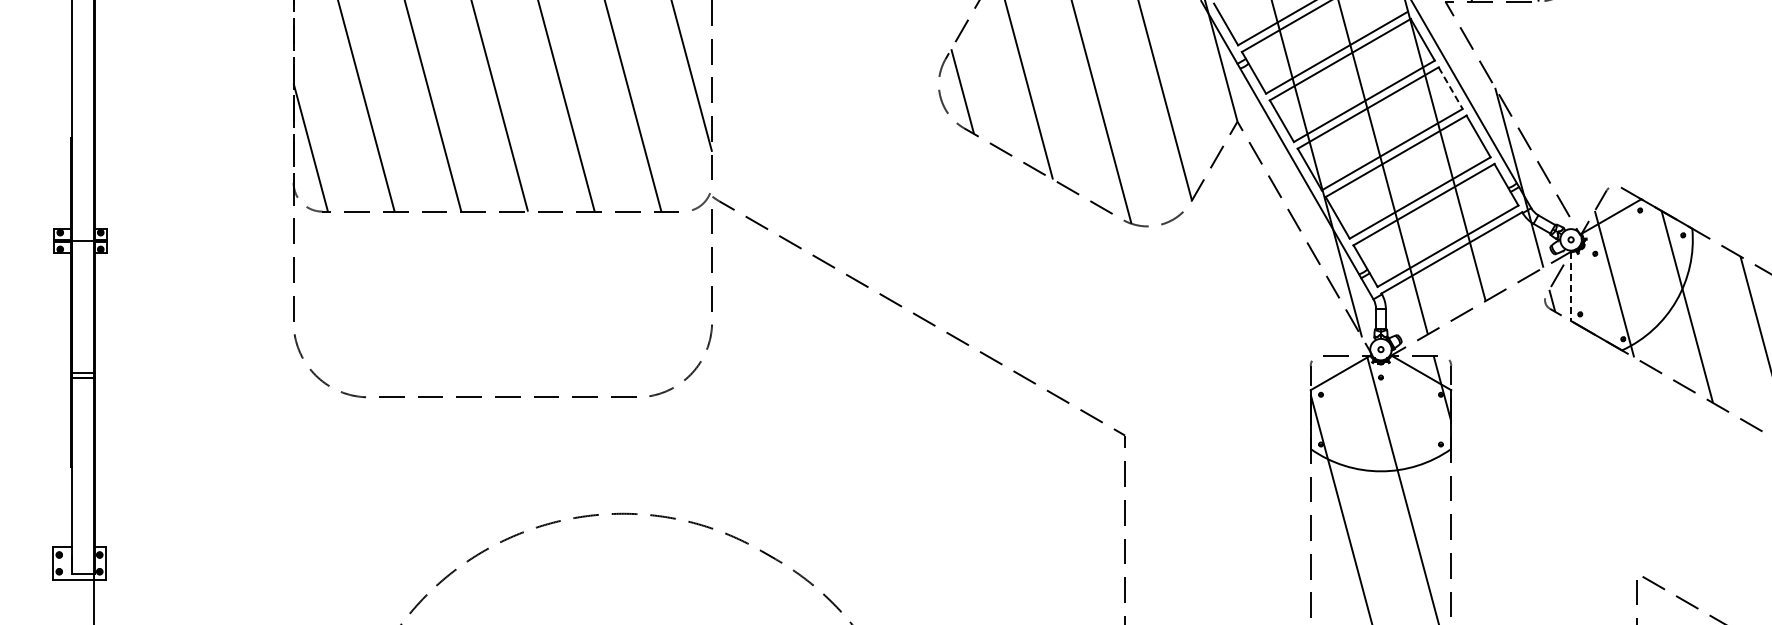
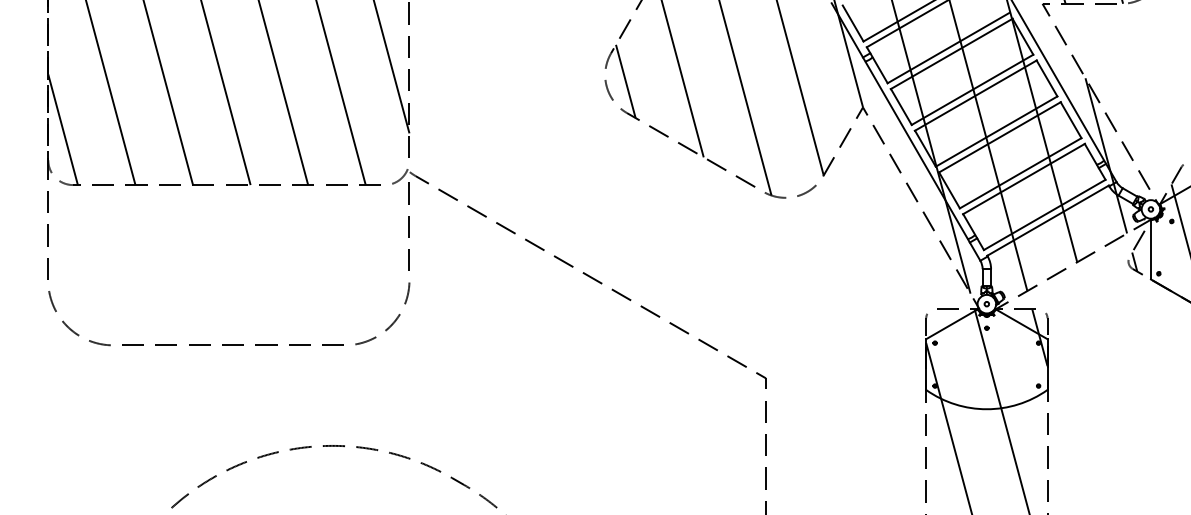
line: (1450, 88) -> (1046, 78), dashed -> solid
line: (1571, 287) -> (1151, 250), dashed -> solid

